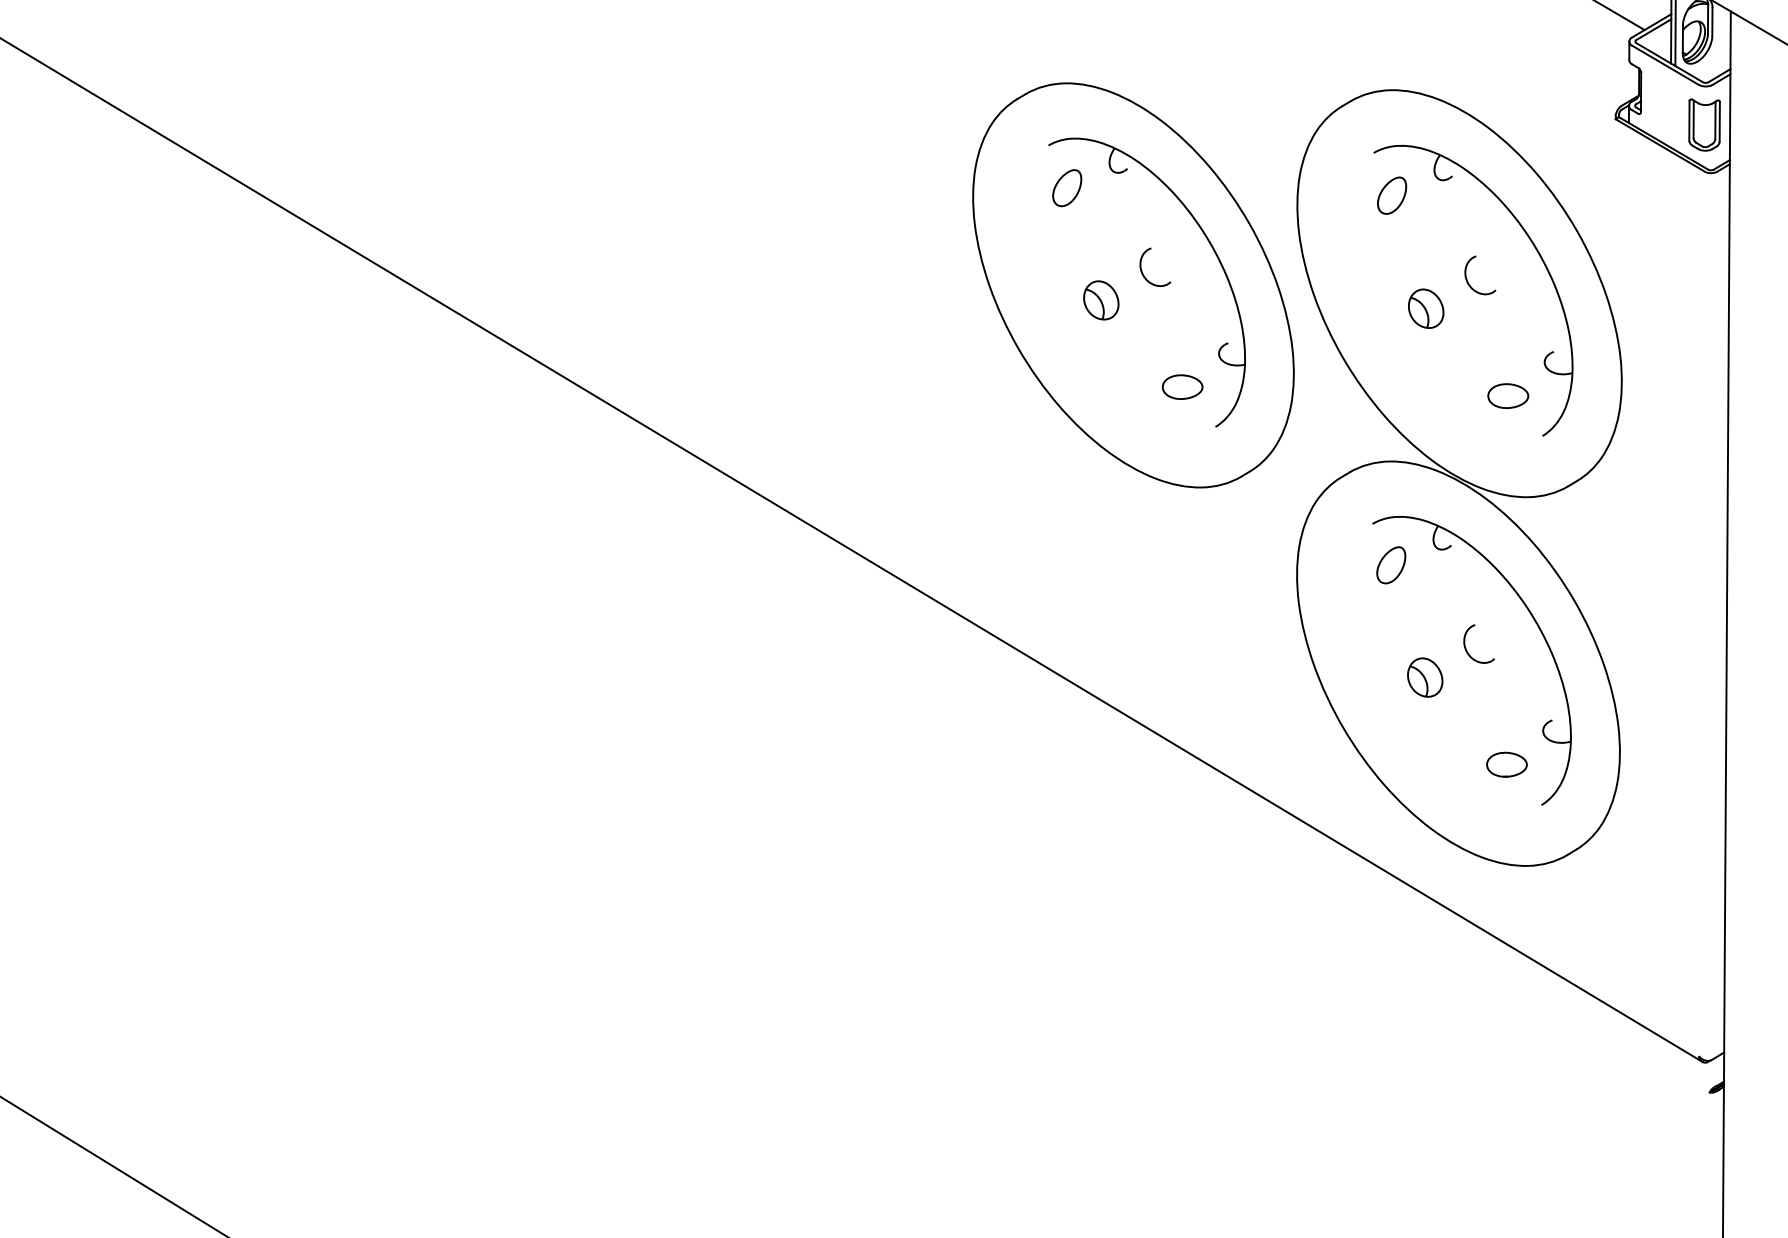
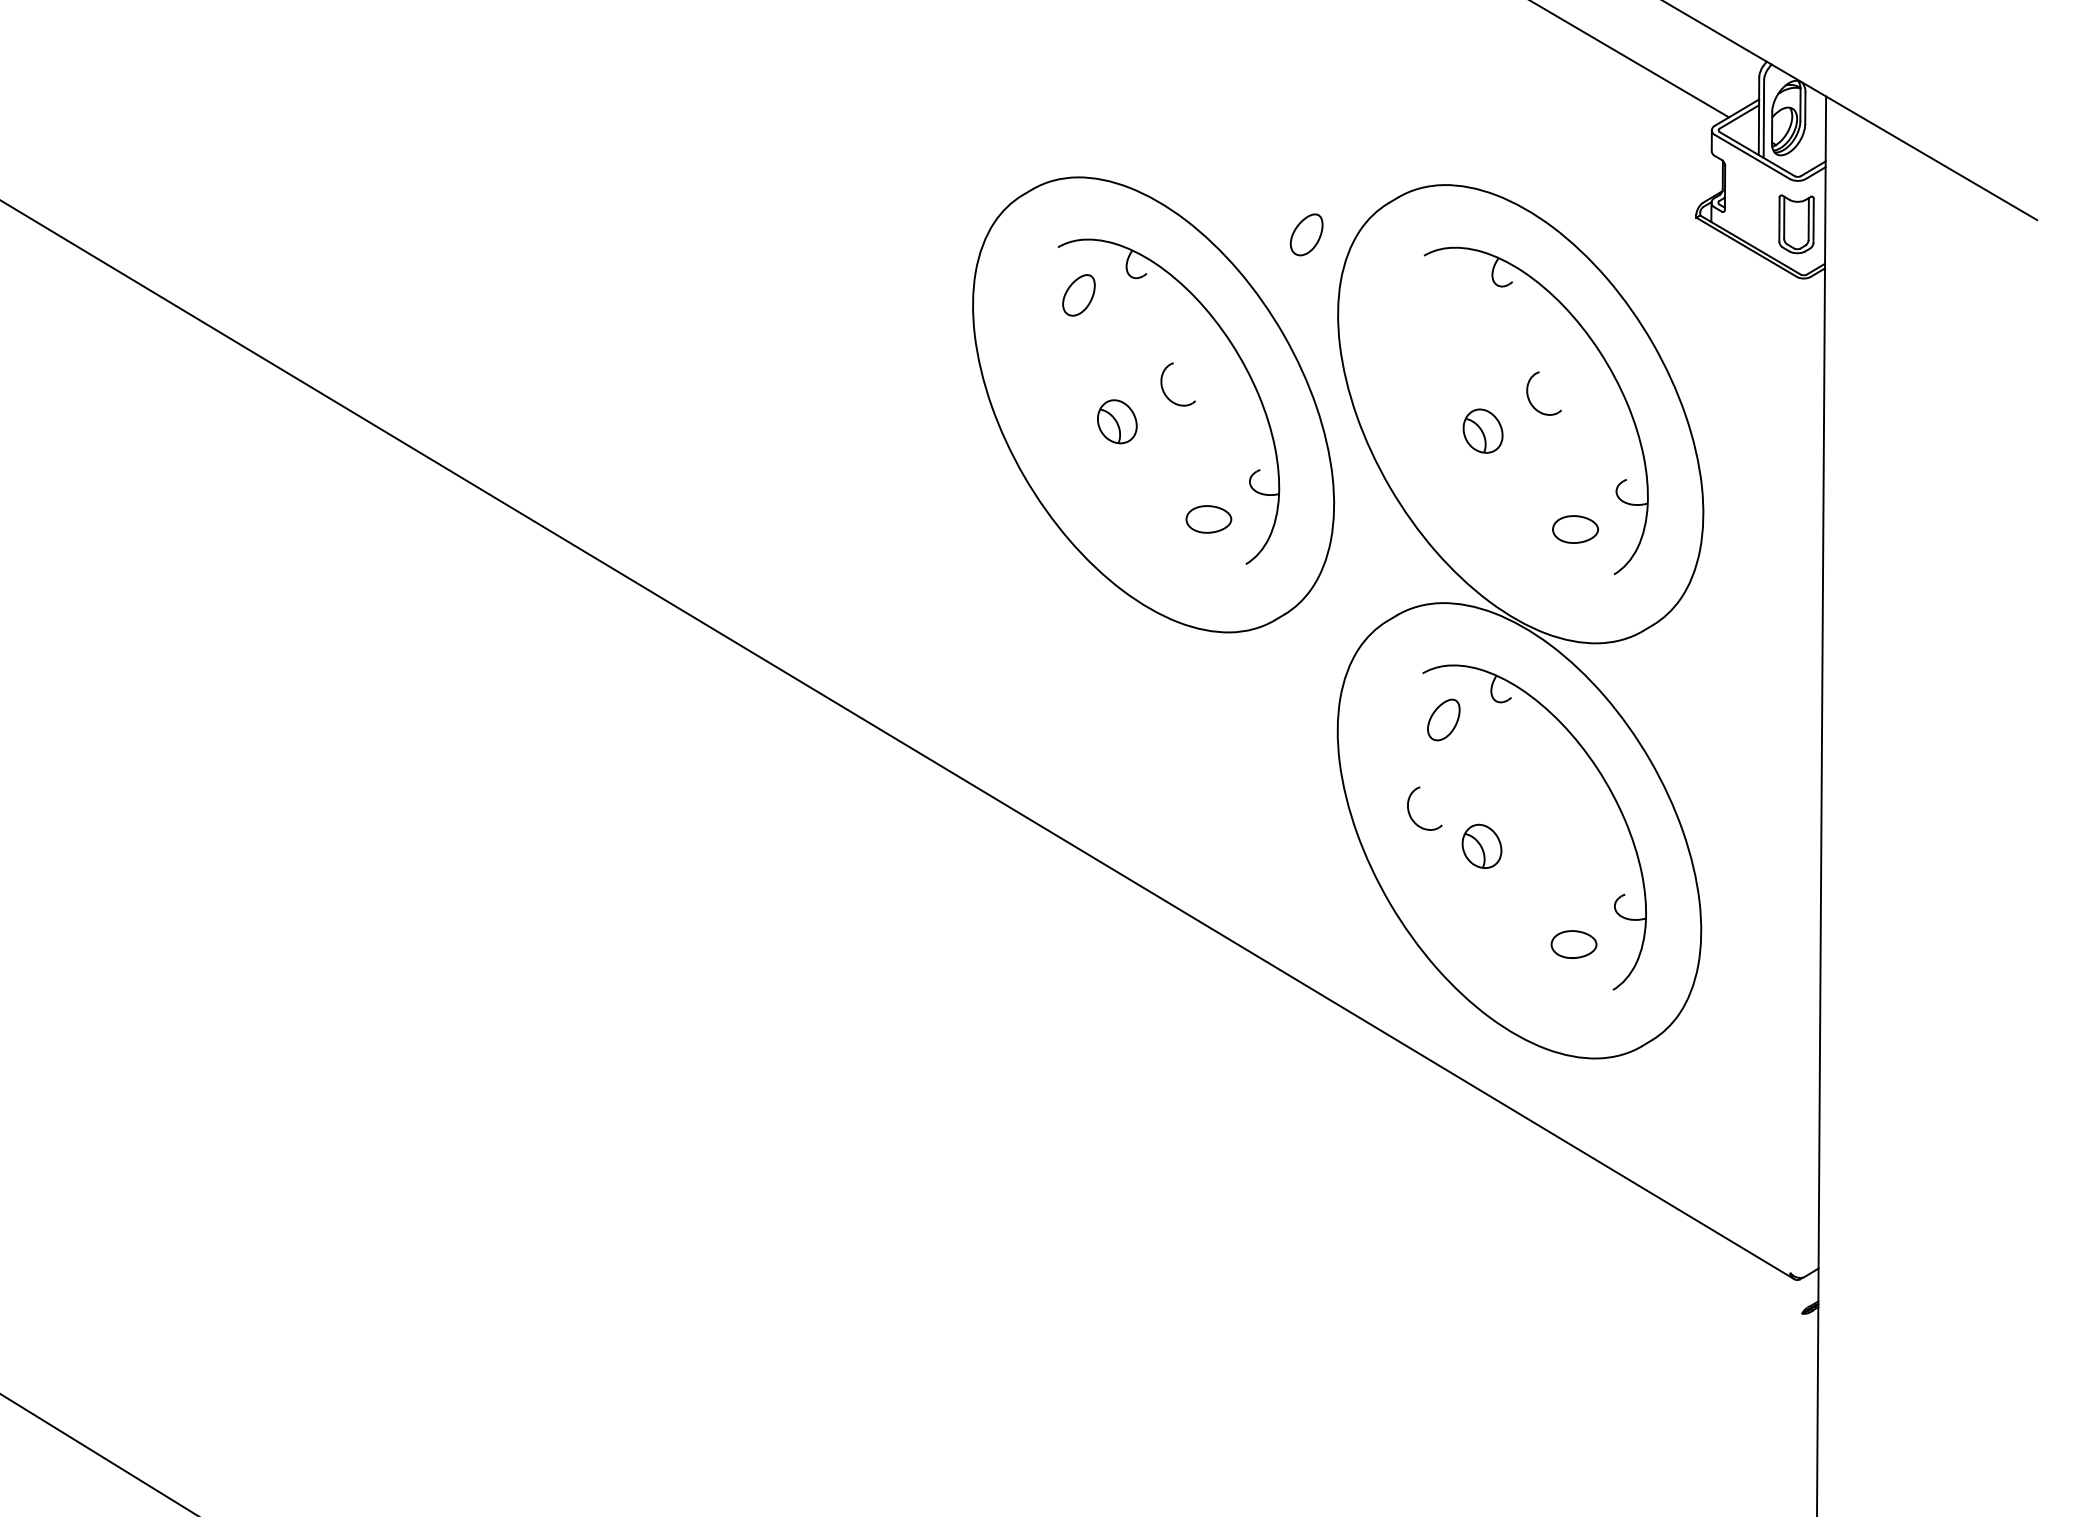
part: (1391, 195) -> (1306, 234), moved
part: (1466, 648) -> (1410, 813), moved

